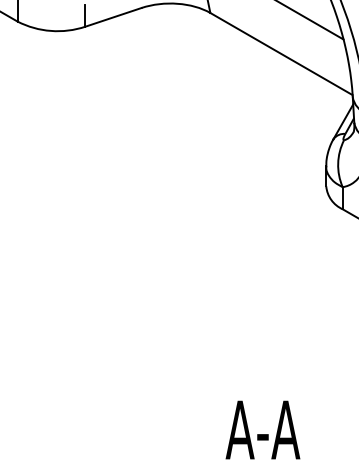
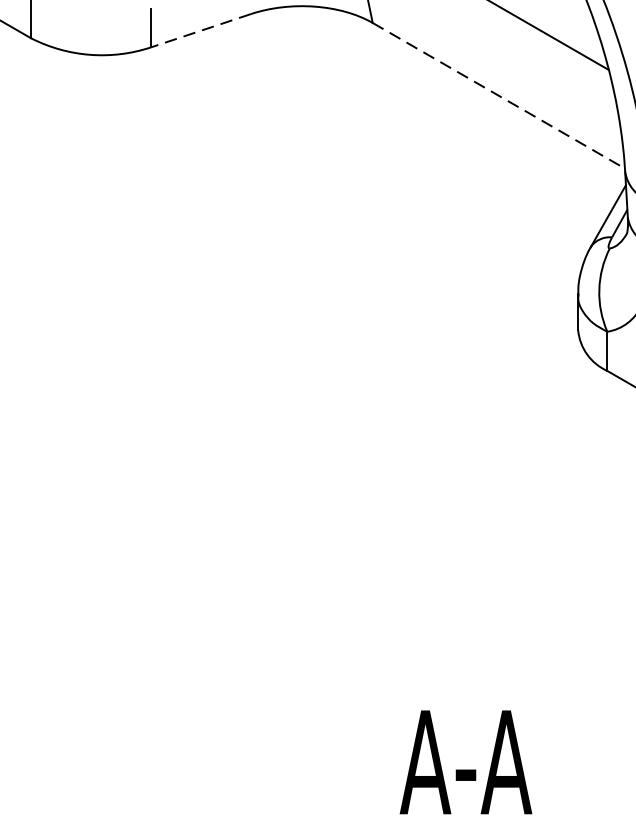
line: (113, 17) -> (200, 30), solid -> dashed
line: (281, 54) -> (498, 96), solid -> dashed

